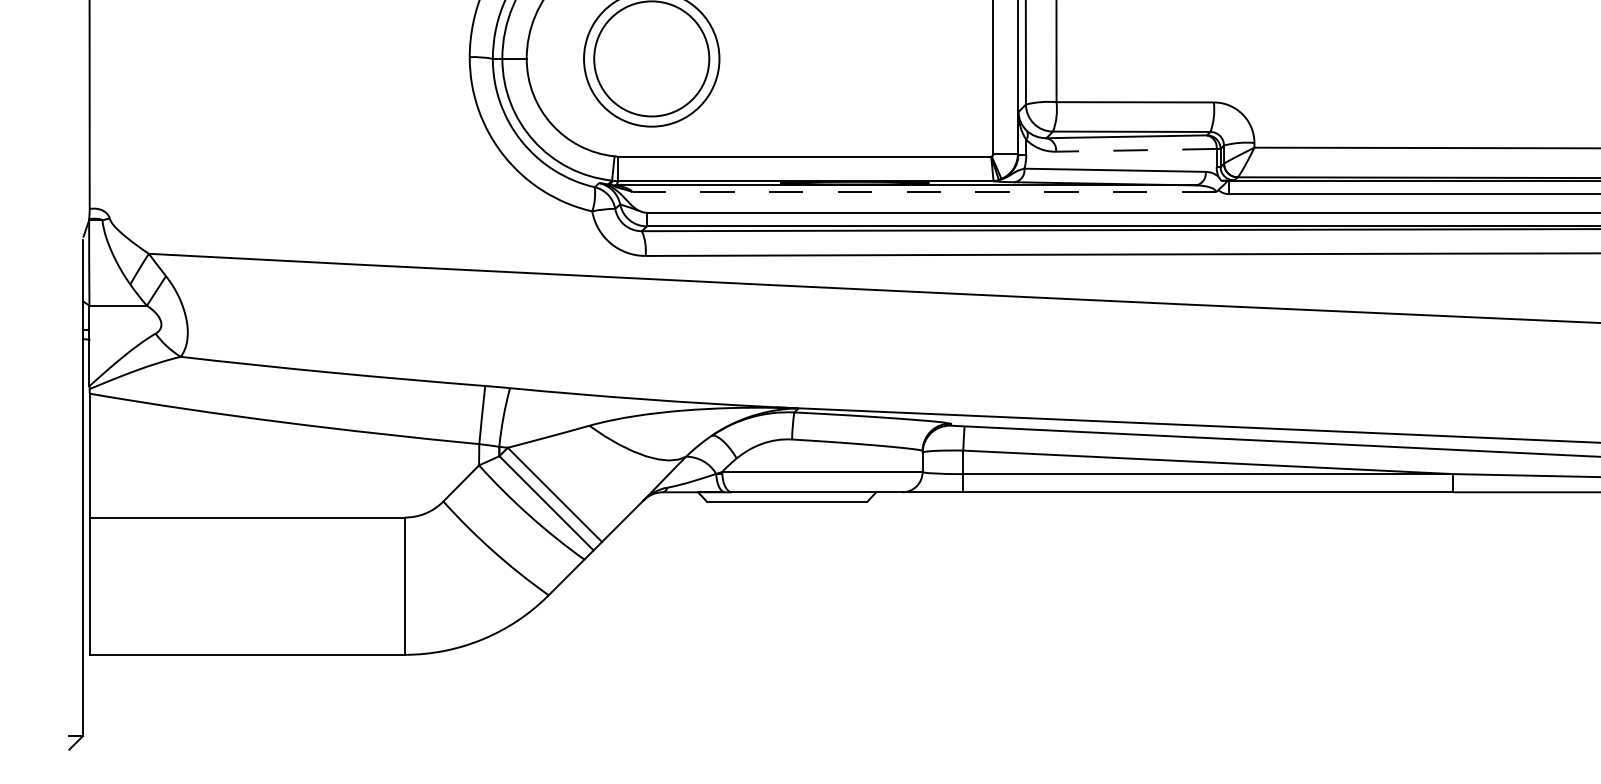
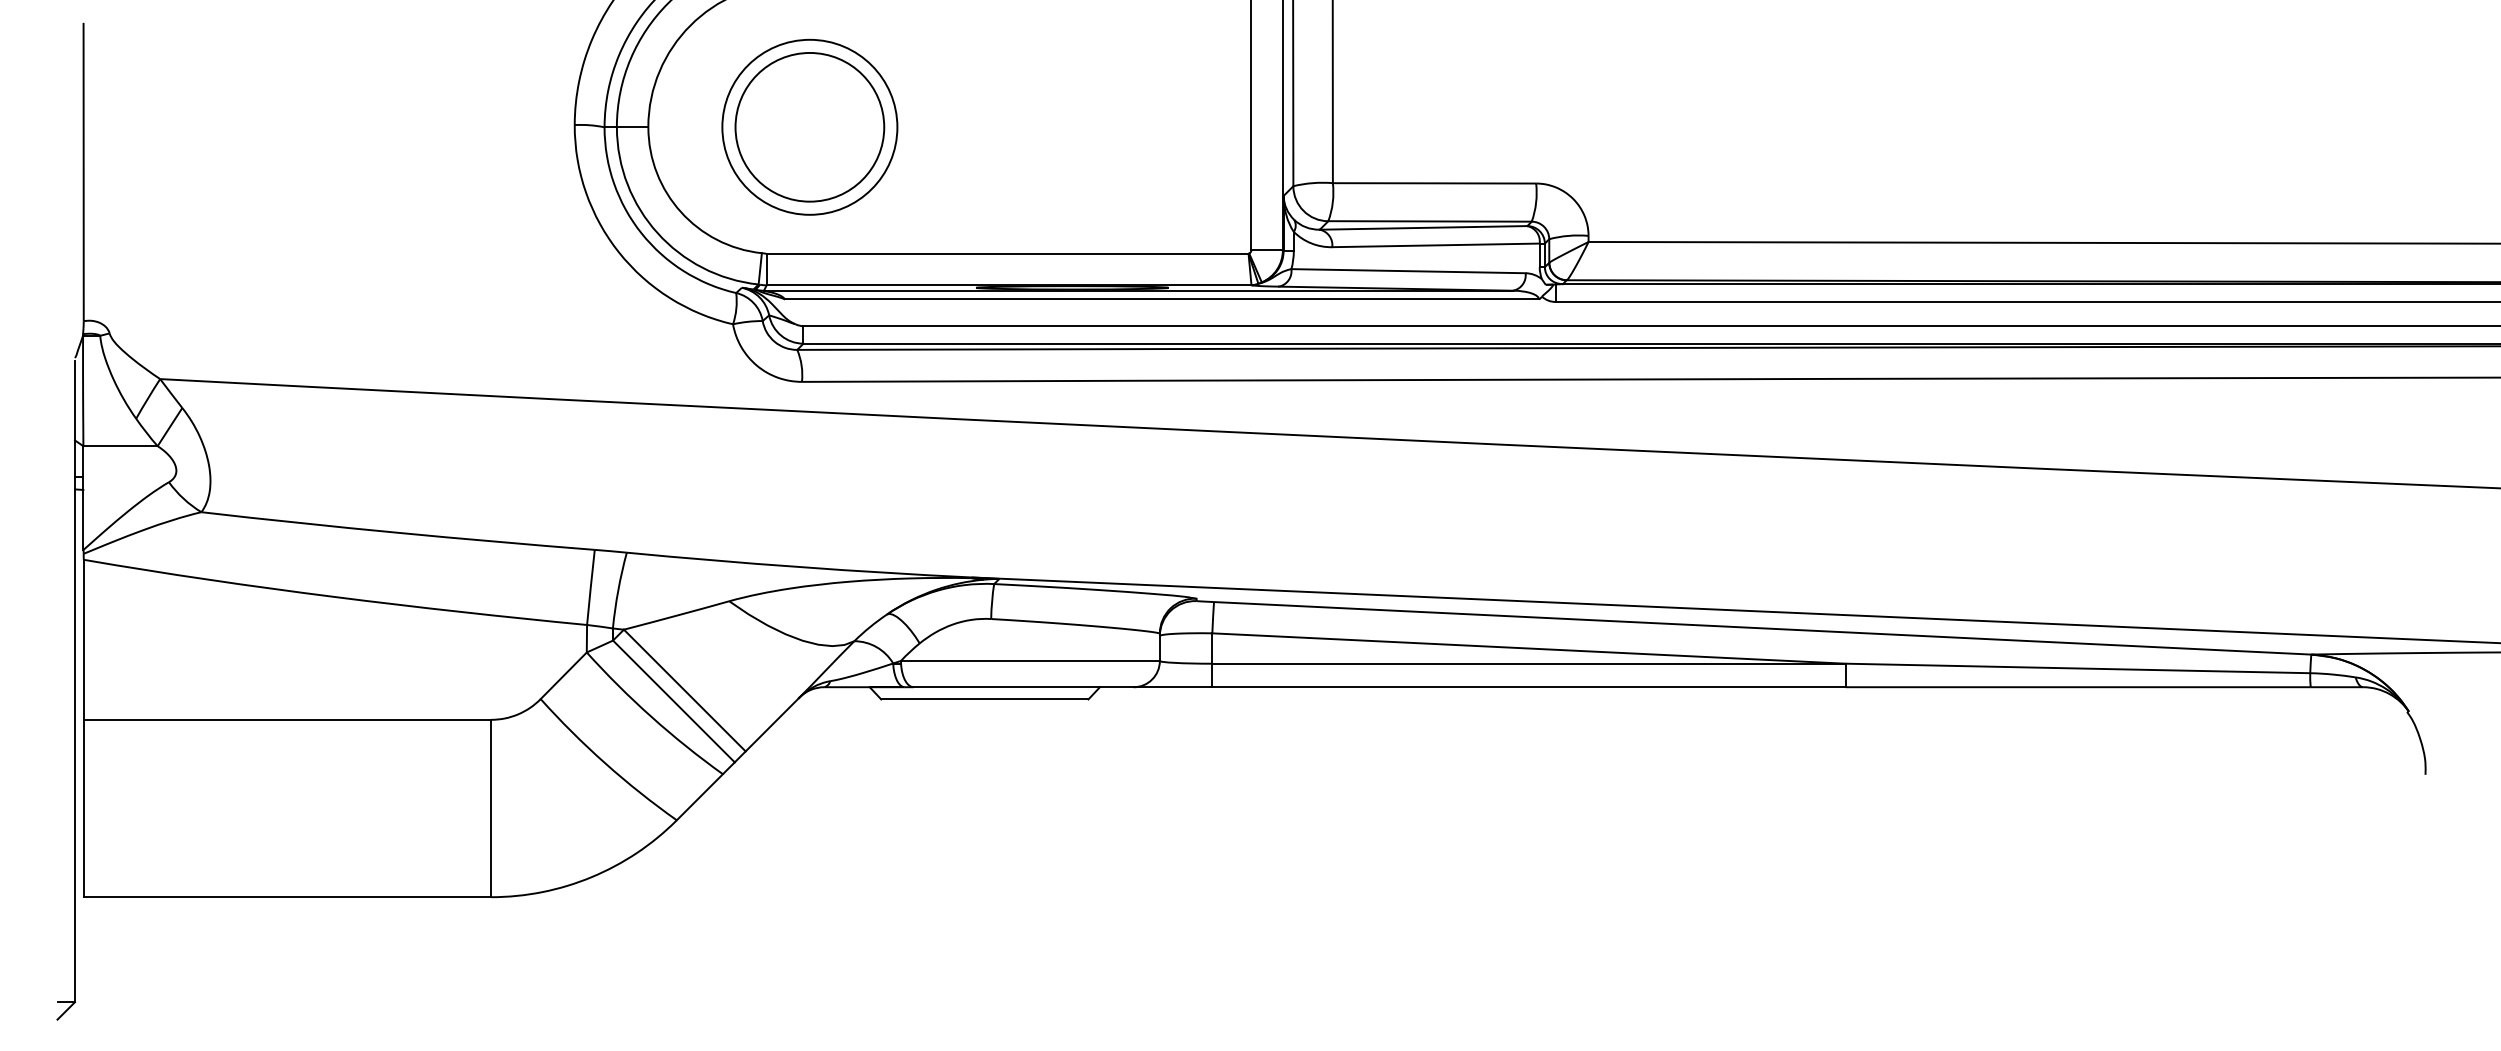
line: (1135, 150) -> (1435, 245), dashed -> solid
line: (924, 192) -> (1162, 299), dashed -> solid

